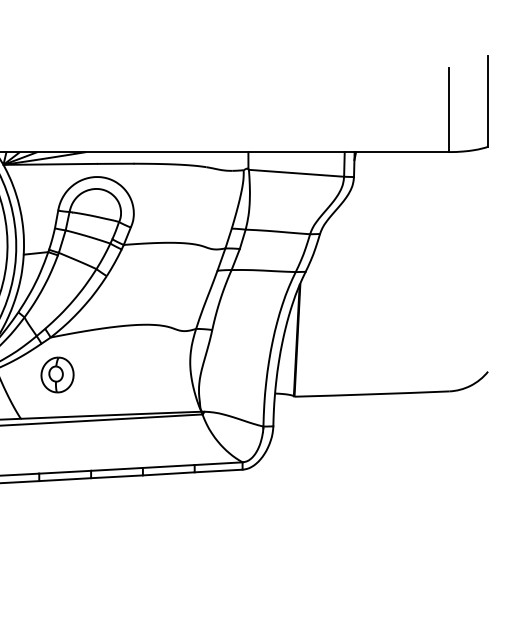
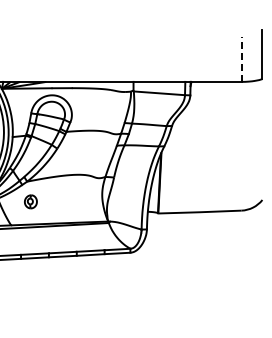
line: (449, 110) -> (241, 59), solid -> dashed
part: (56, 374) -> (30, 201), size x0.7

